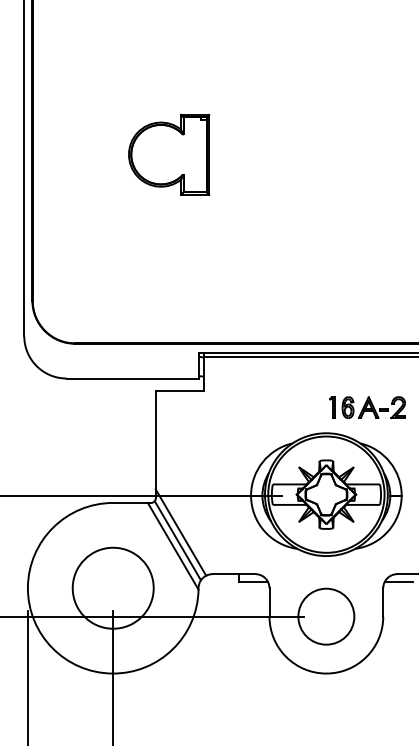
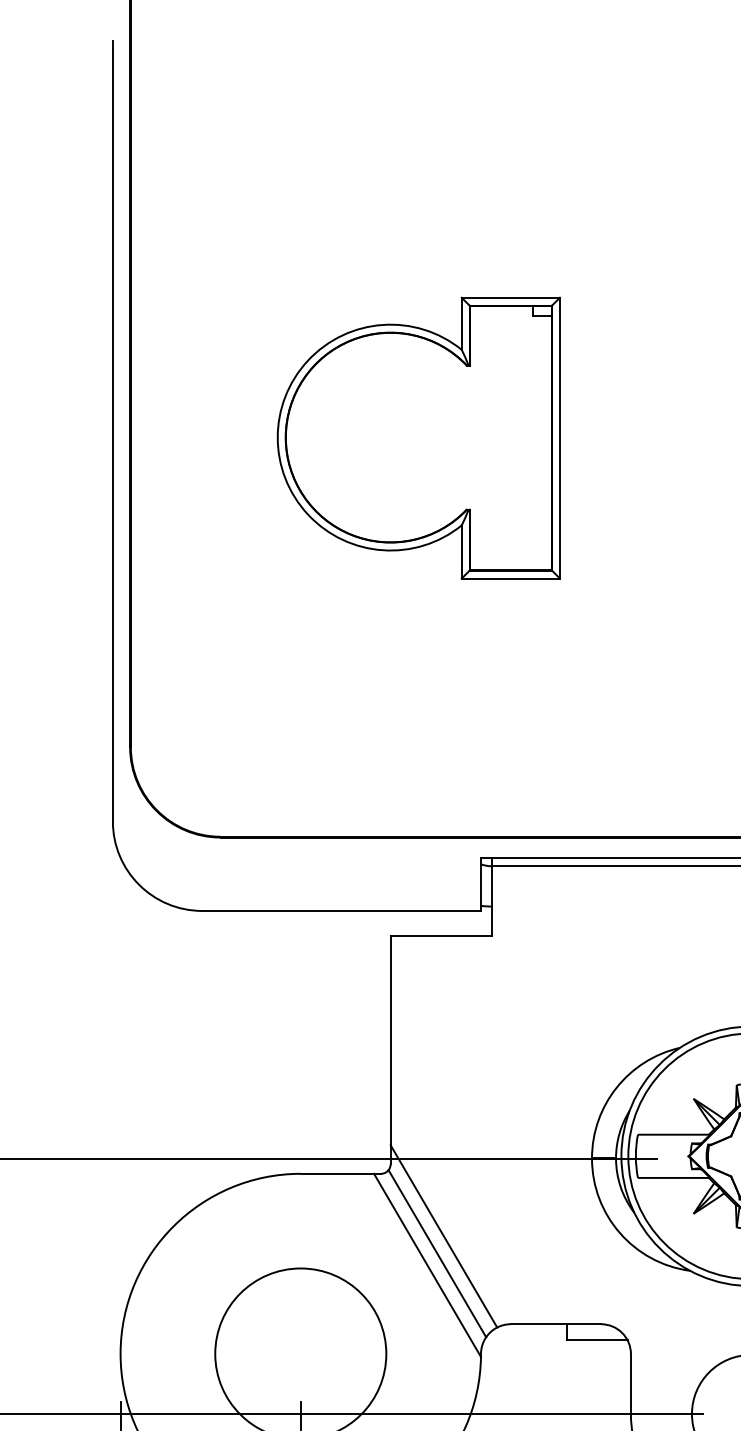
part: (168, 154) -> (417, 437), size x1.67

